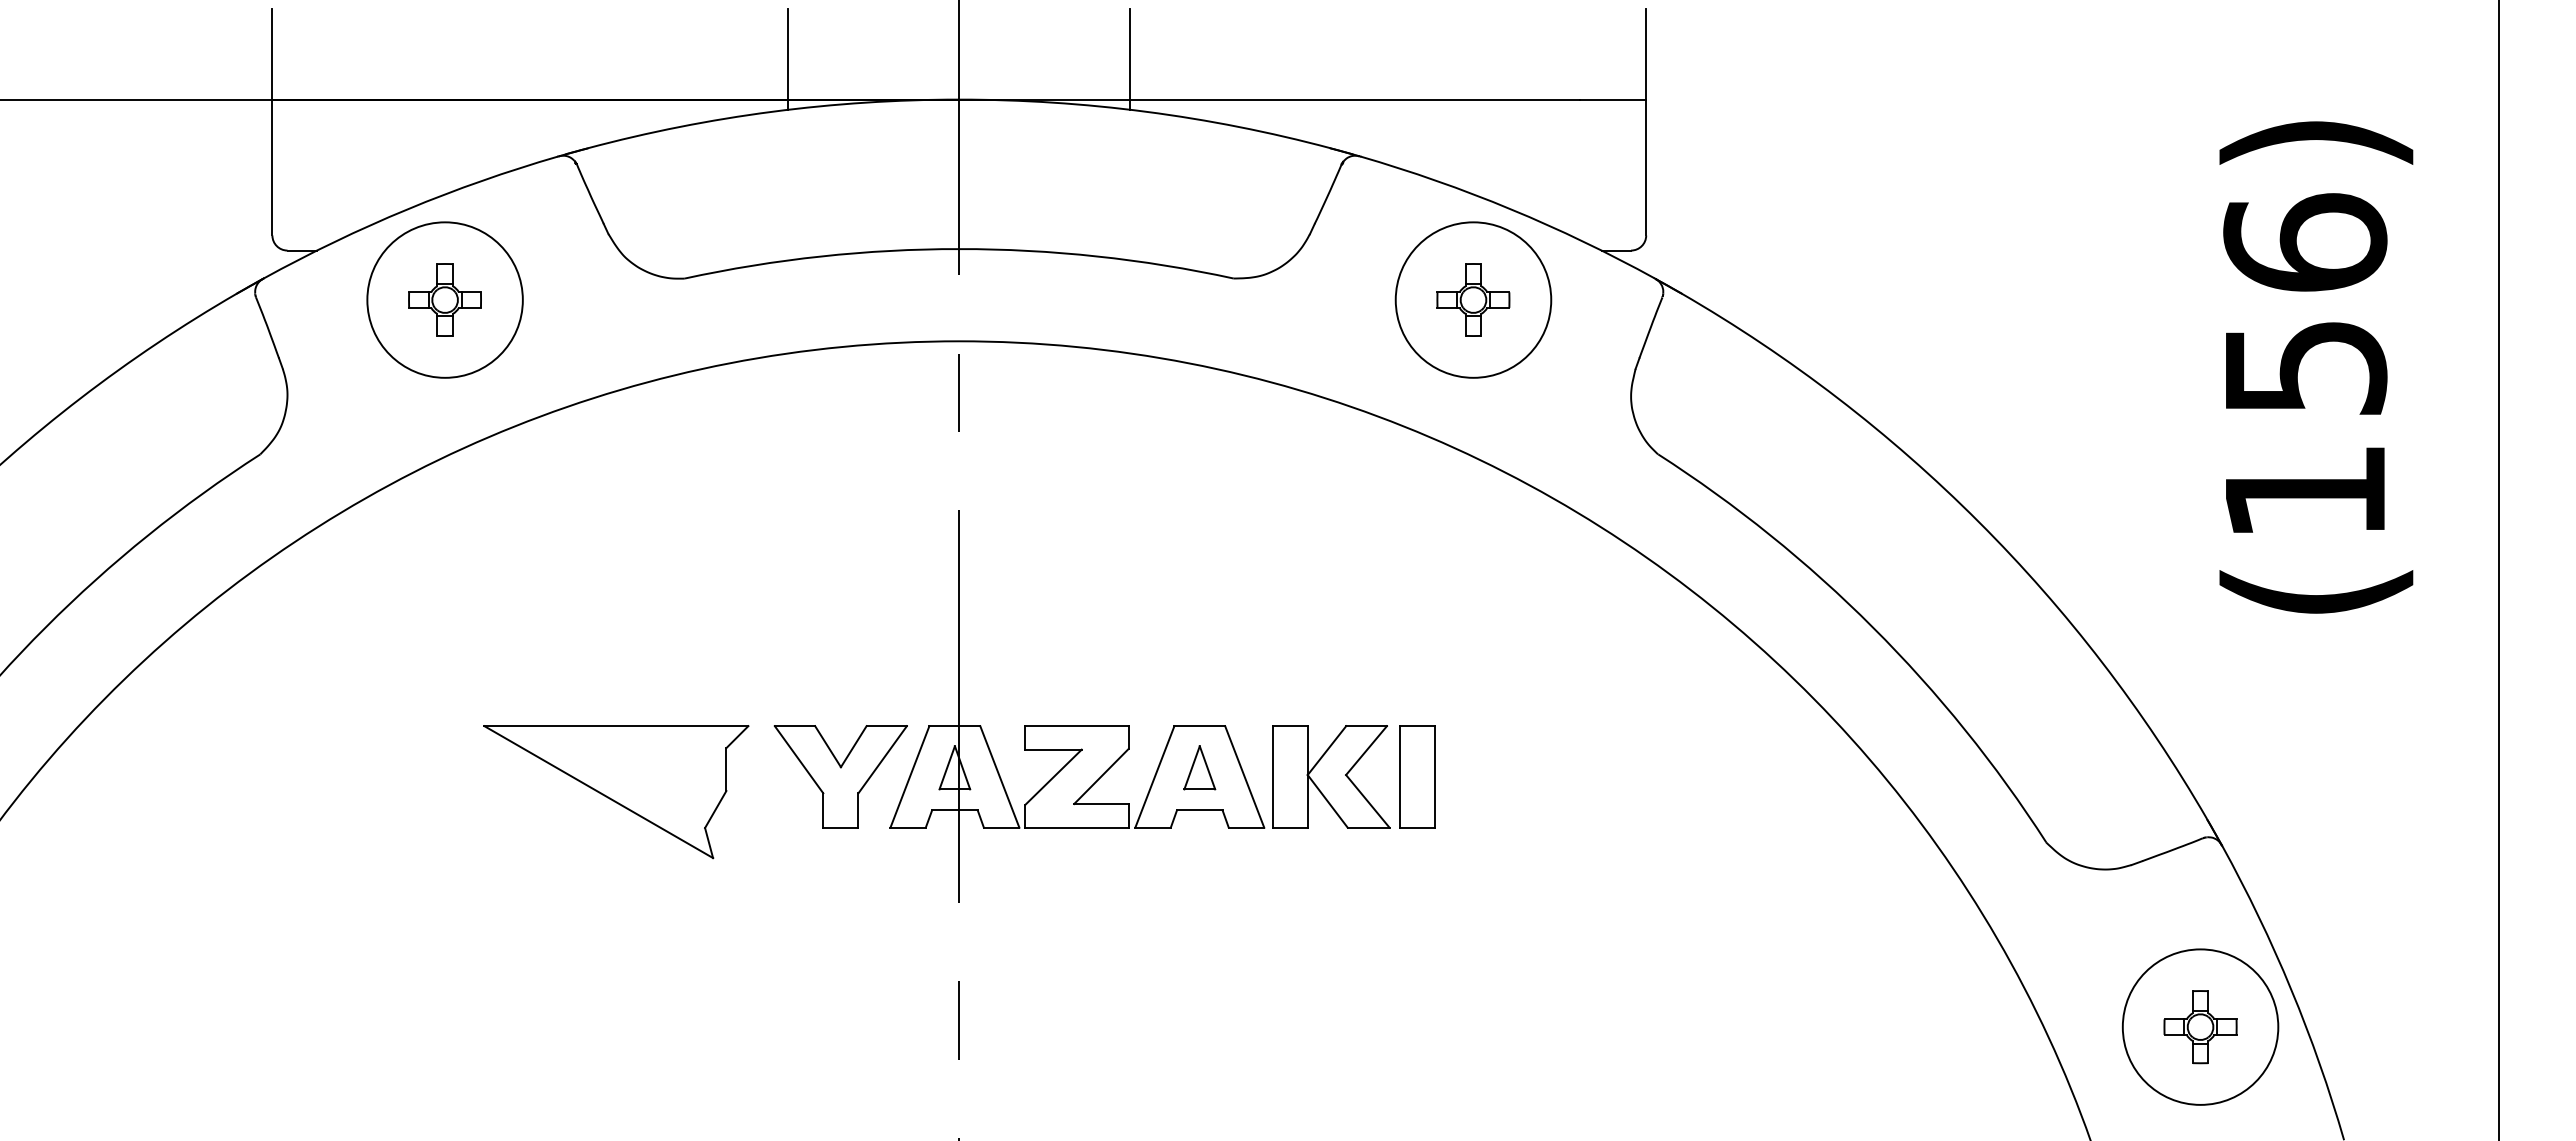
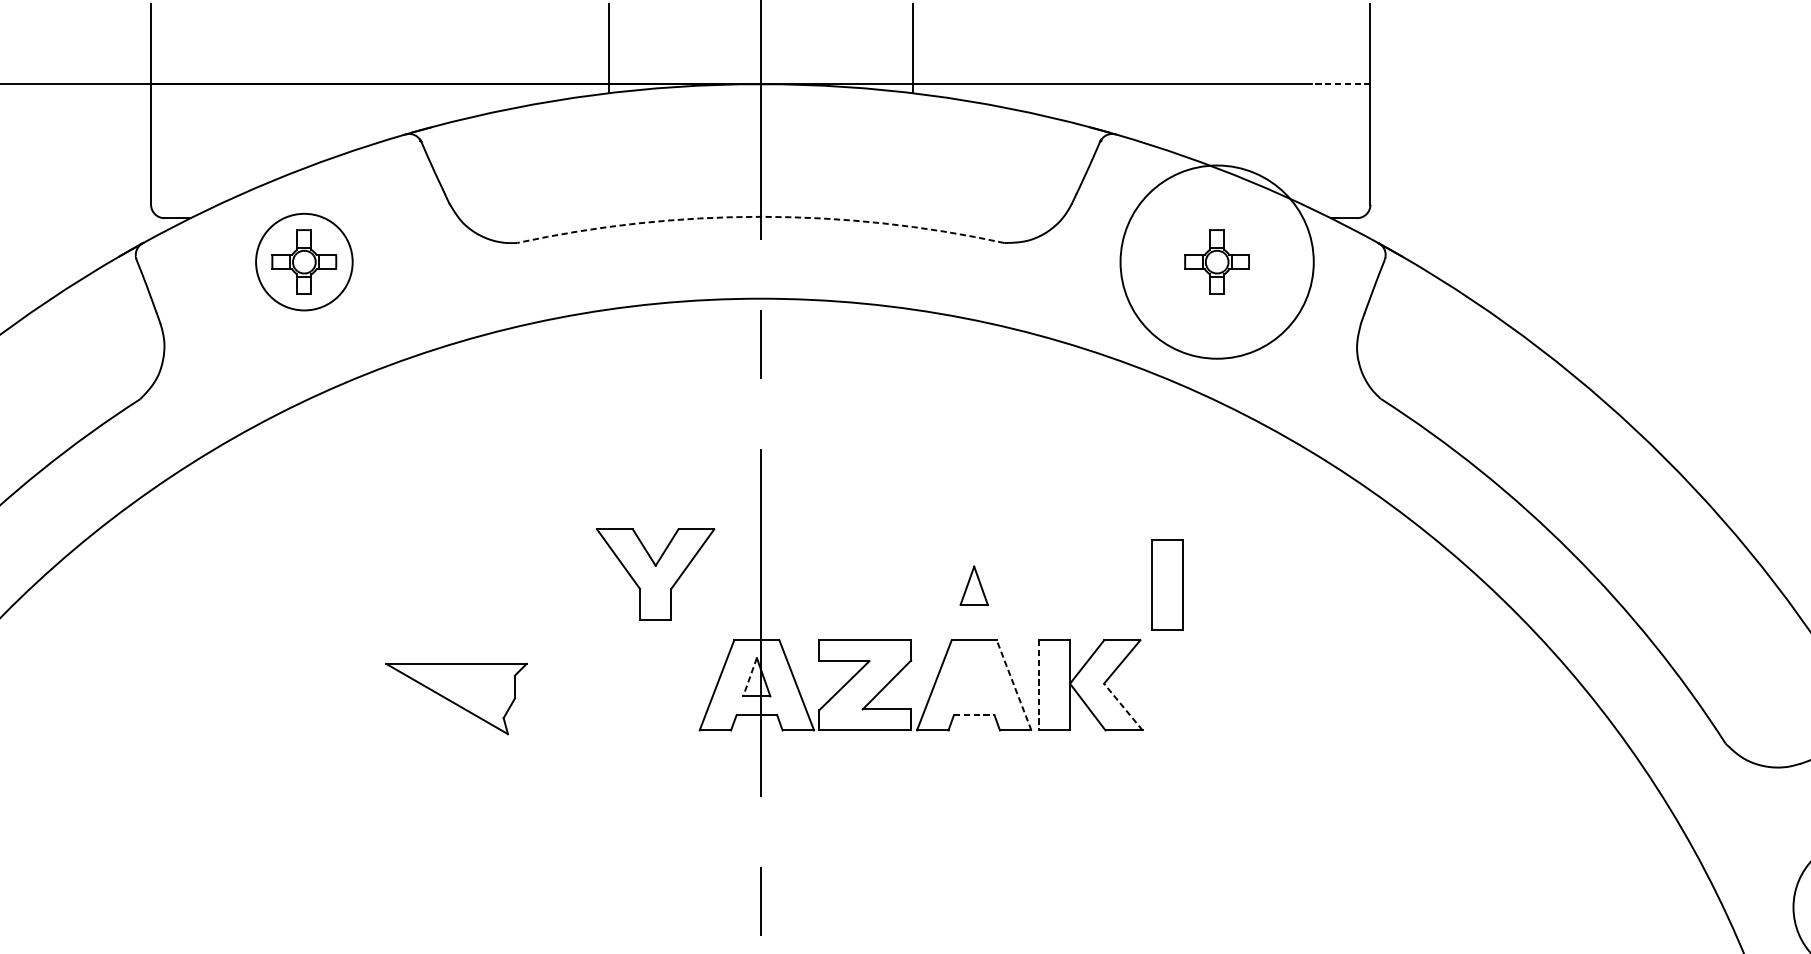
line: (1612, 99) -> (1340, 84), solid -> dashed
arc: (959, 249) -> (760, 217), solid -> dashed
circle: (444, 299) -> (303, 261), size x0.7
circle: (1473, 299) -> (1217, 261), size x1.4
line: (947, 767) -> (750, 677), solid -> dashed
part: (1199, 767) -> (973, 585), moved
part: (840, 776) -> (655, 574), moved
line: (1244, 776) -> (1013, 684), solid -> dashed
line: (1273, 776) -> (1039, 684), solid -> dashed
part: (1417, 776) -> (1167, 584), moved
part: (616, 792) -> (456, 699), size x0.6
line: (1367, 801) -> (1123, 707), solid -> dashed
line: (1199, 810) -> (973, 715), solid -> dashed

